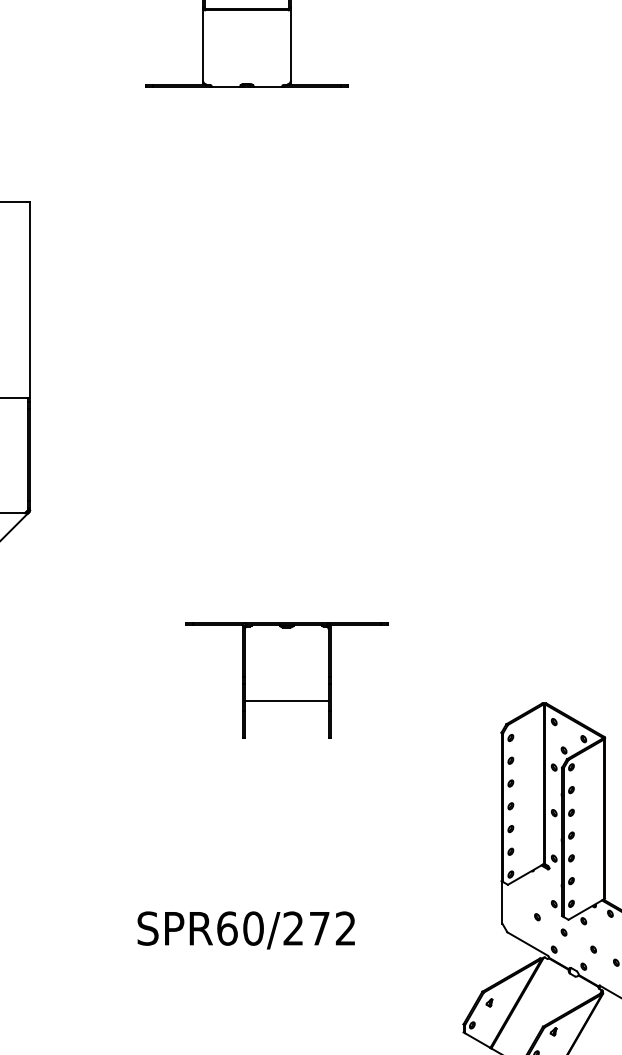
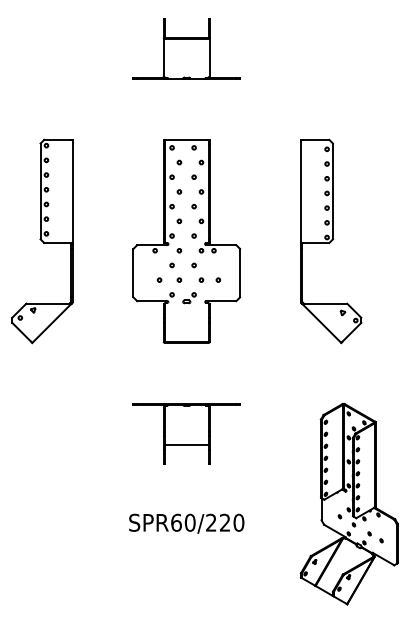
part: (246, 395) -> (186, 241), added
part: (521, 395) -> (331, 241), added
part: (286, 679) -> (186, 433), moved
text: (331, 928) -> (231, 522), SPR60/272 -> SPR60/220

